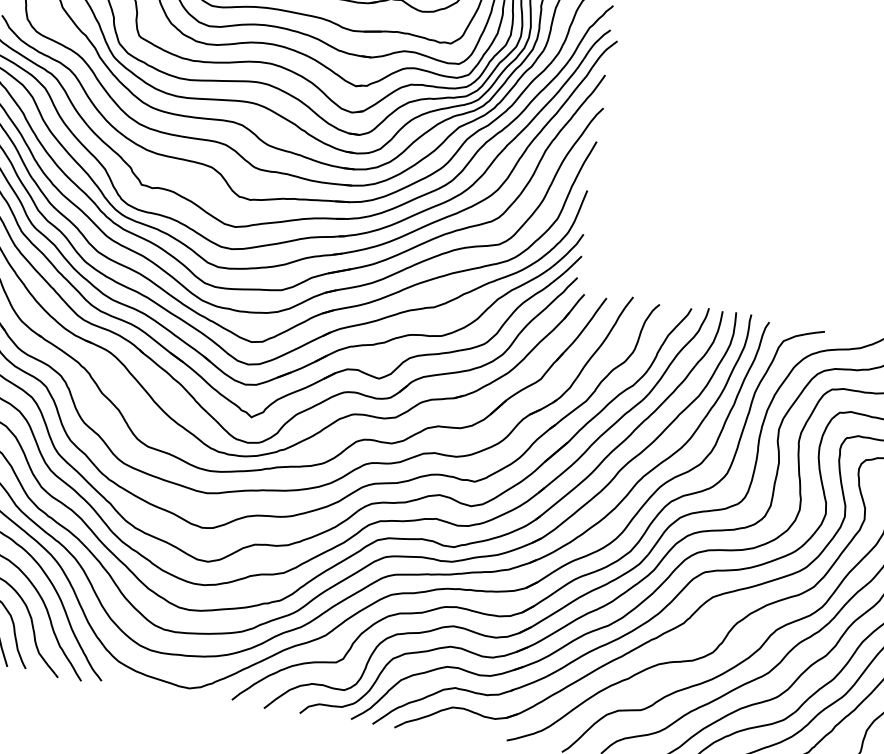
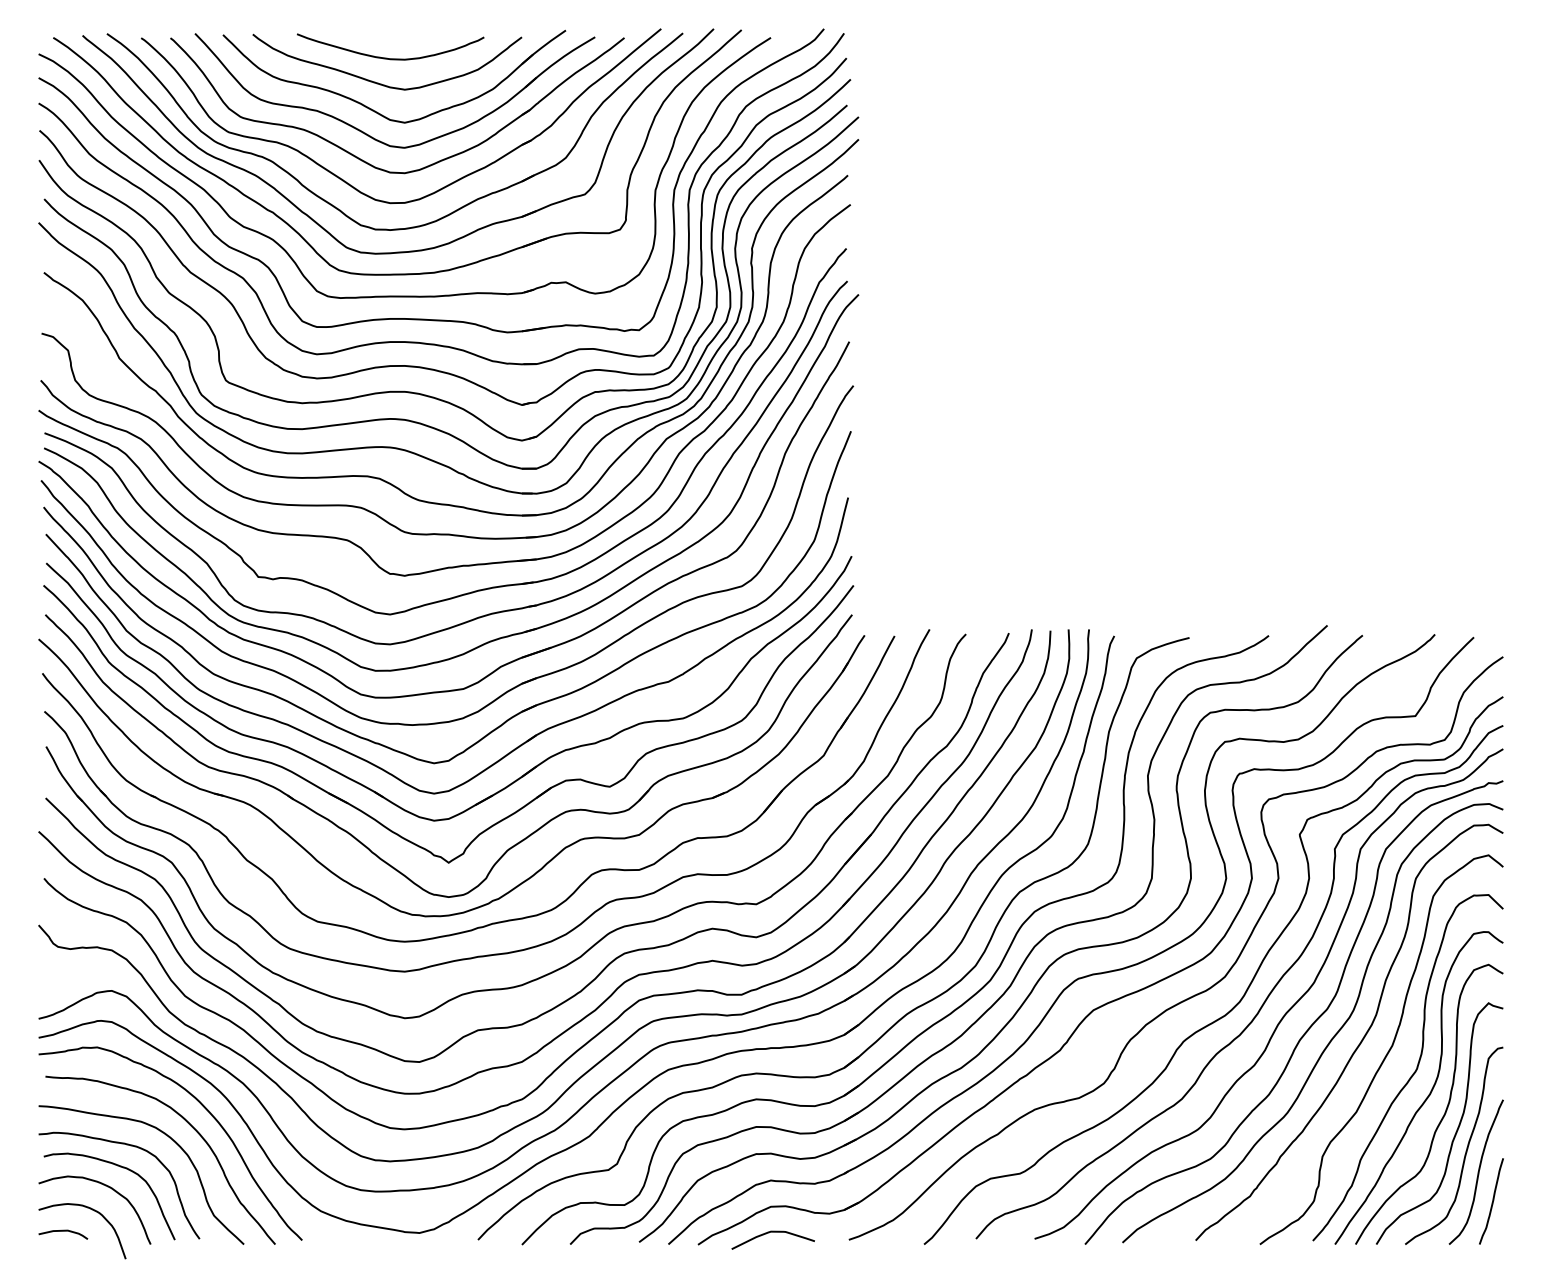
curve: (448, 727) -> (769, 1233), added

